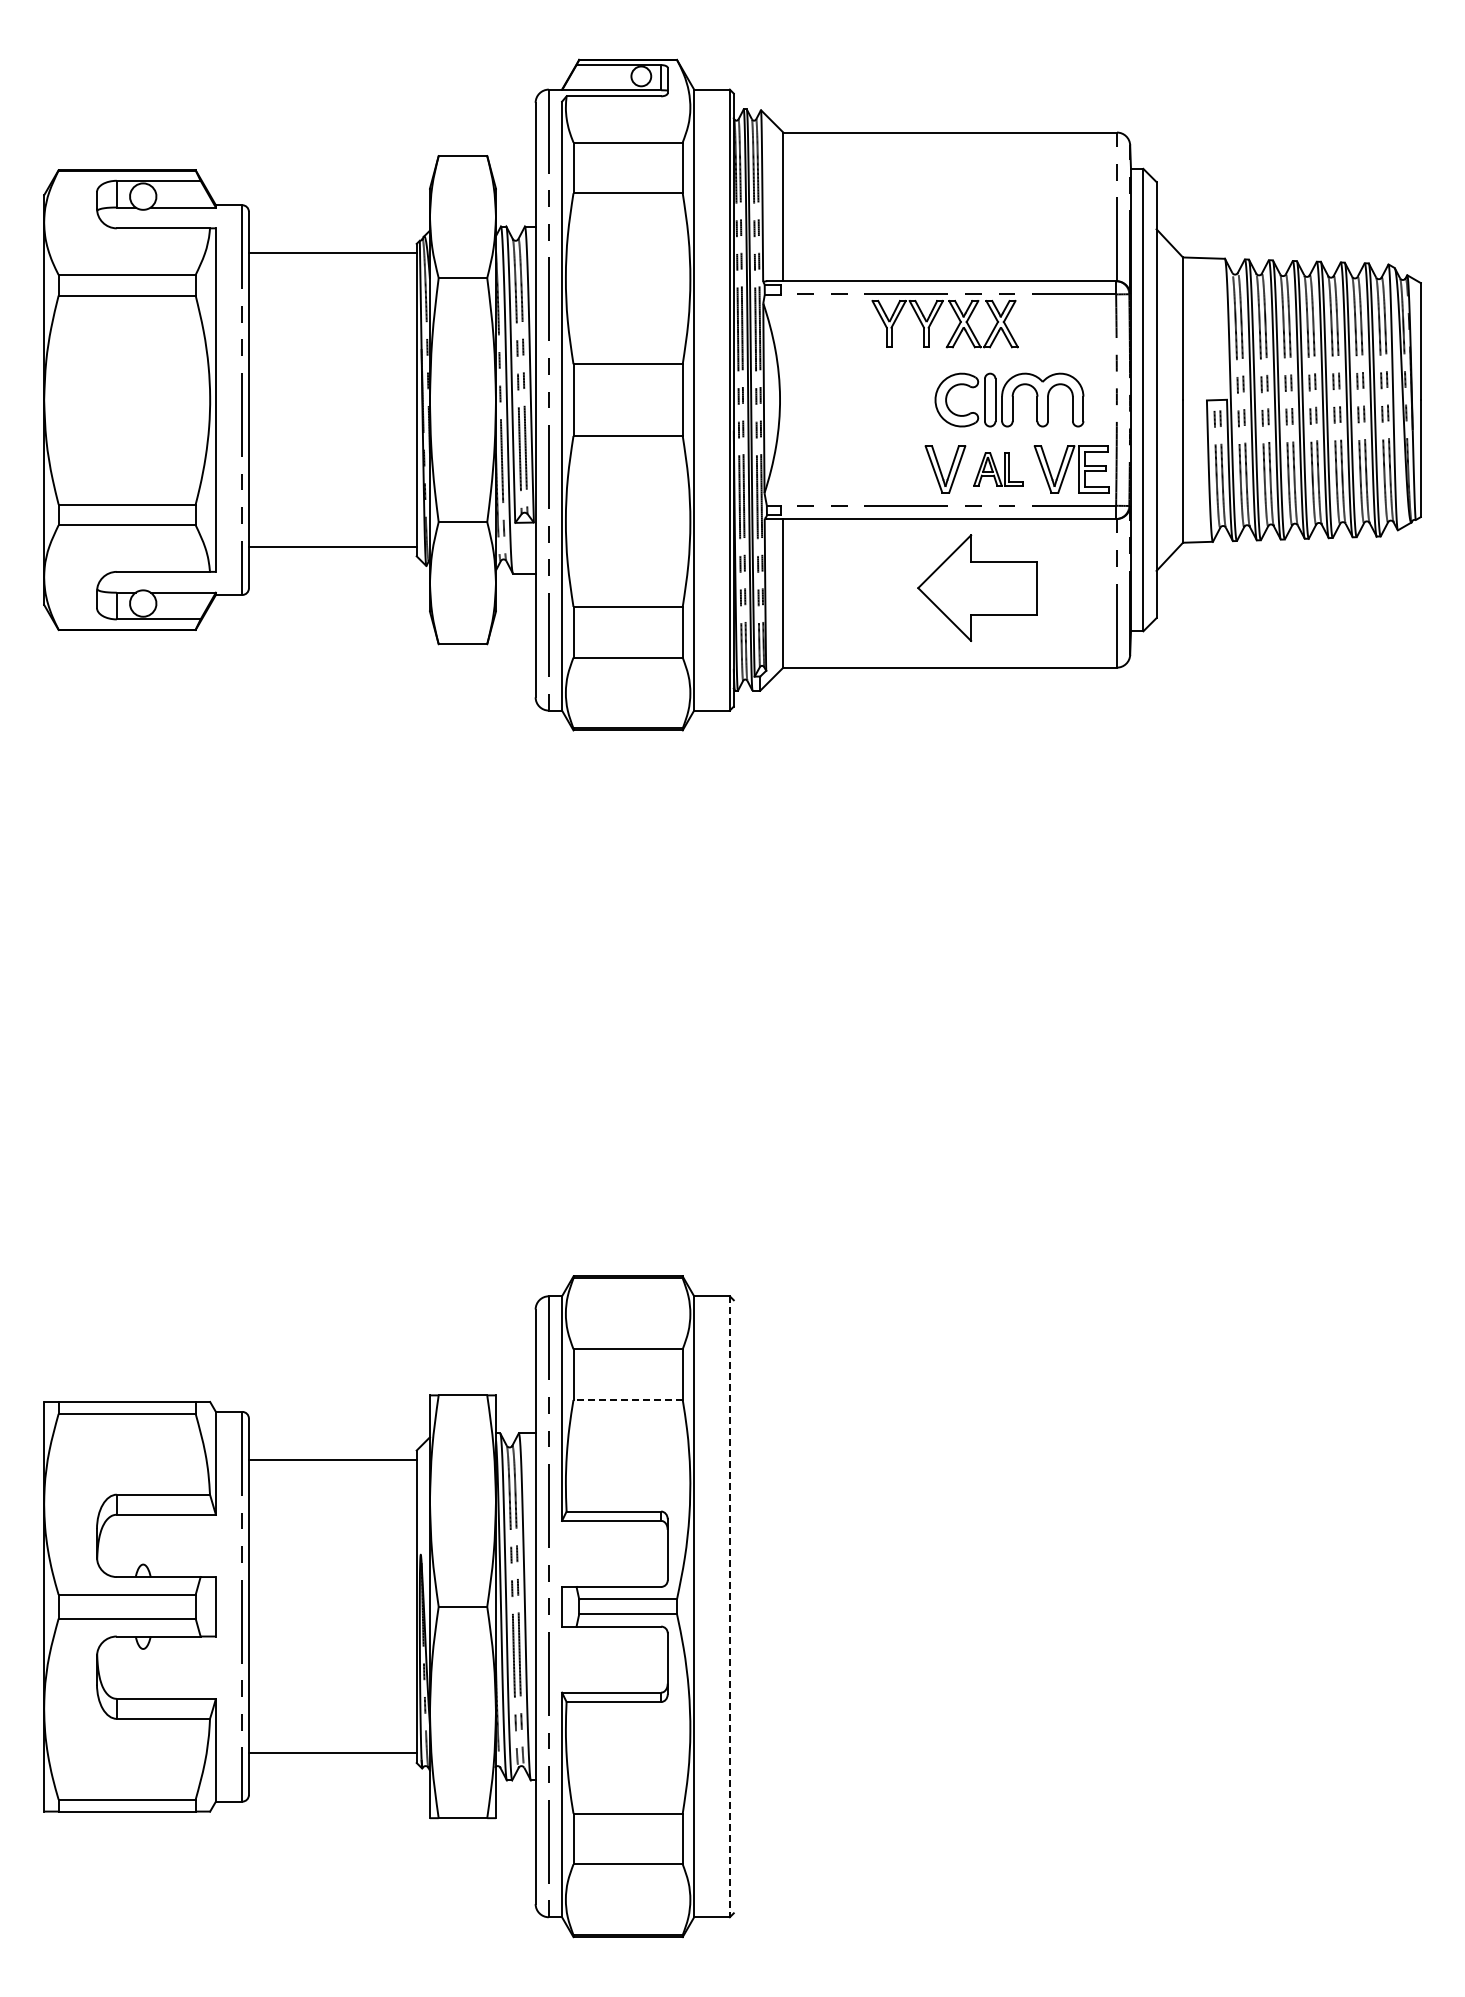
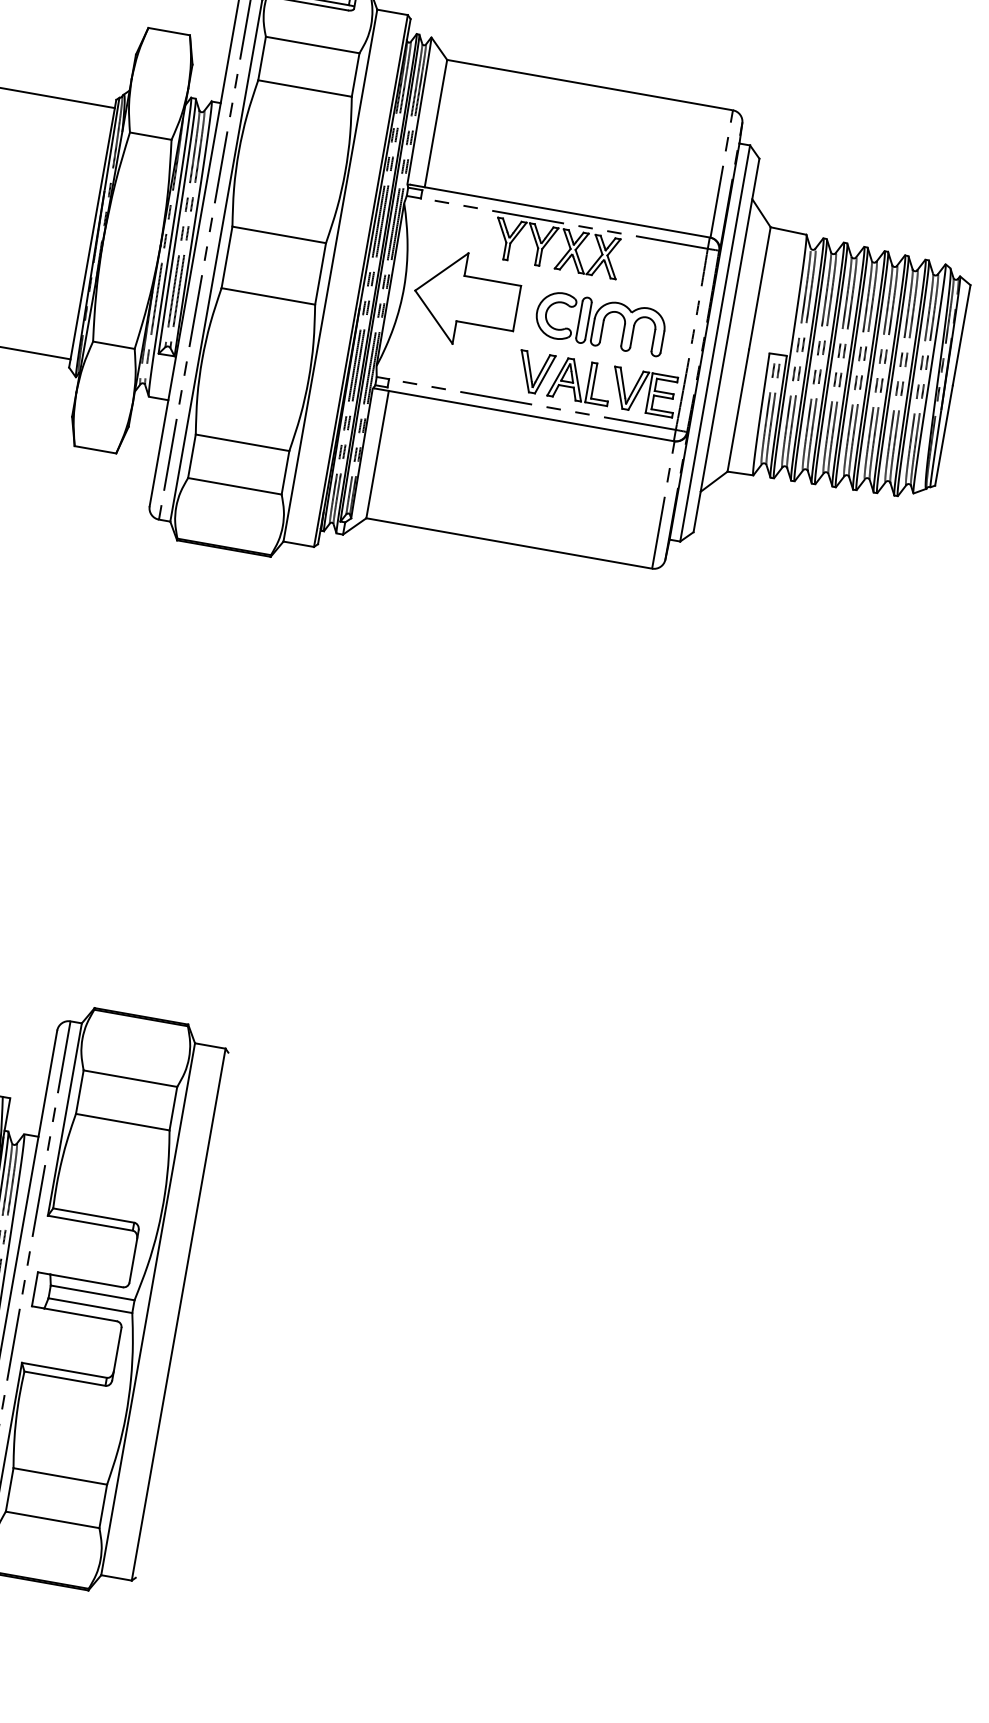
part: (998, 469) -> (580, 381), size x1.43
part: (977, 587) -> (466, 299), moved
line: (628, 1400) -> (123, 1122), dashed -> solid
line: (729, 1607) -> (178, 1315), dashed -> solid

